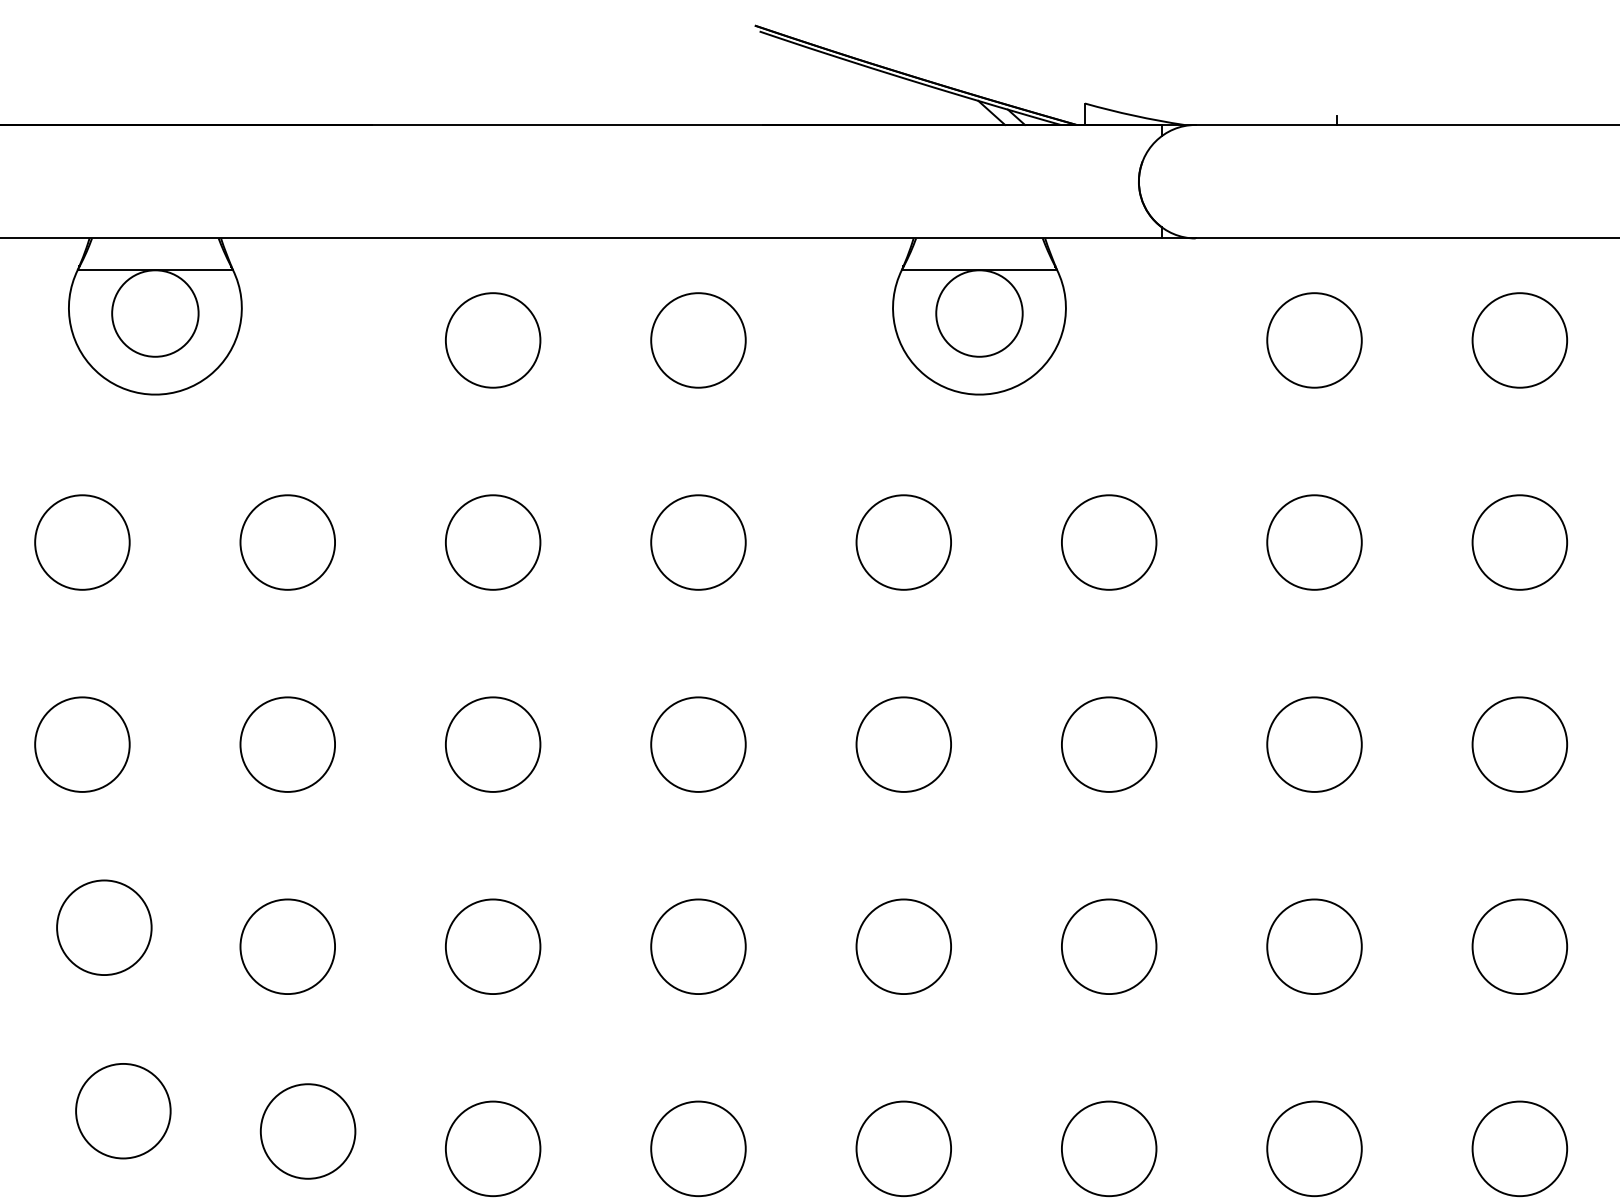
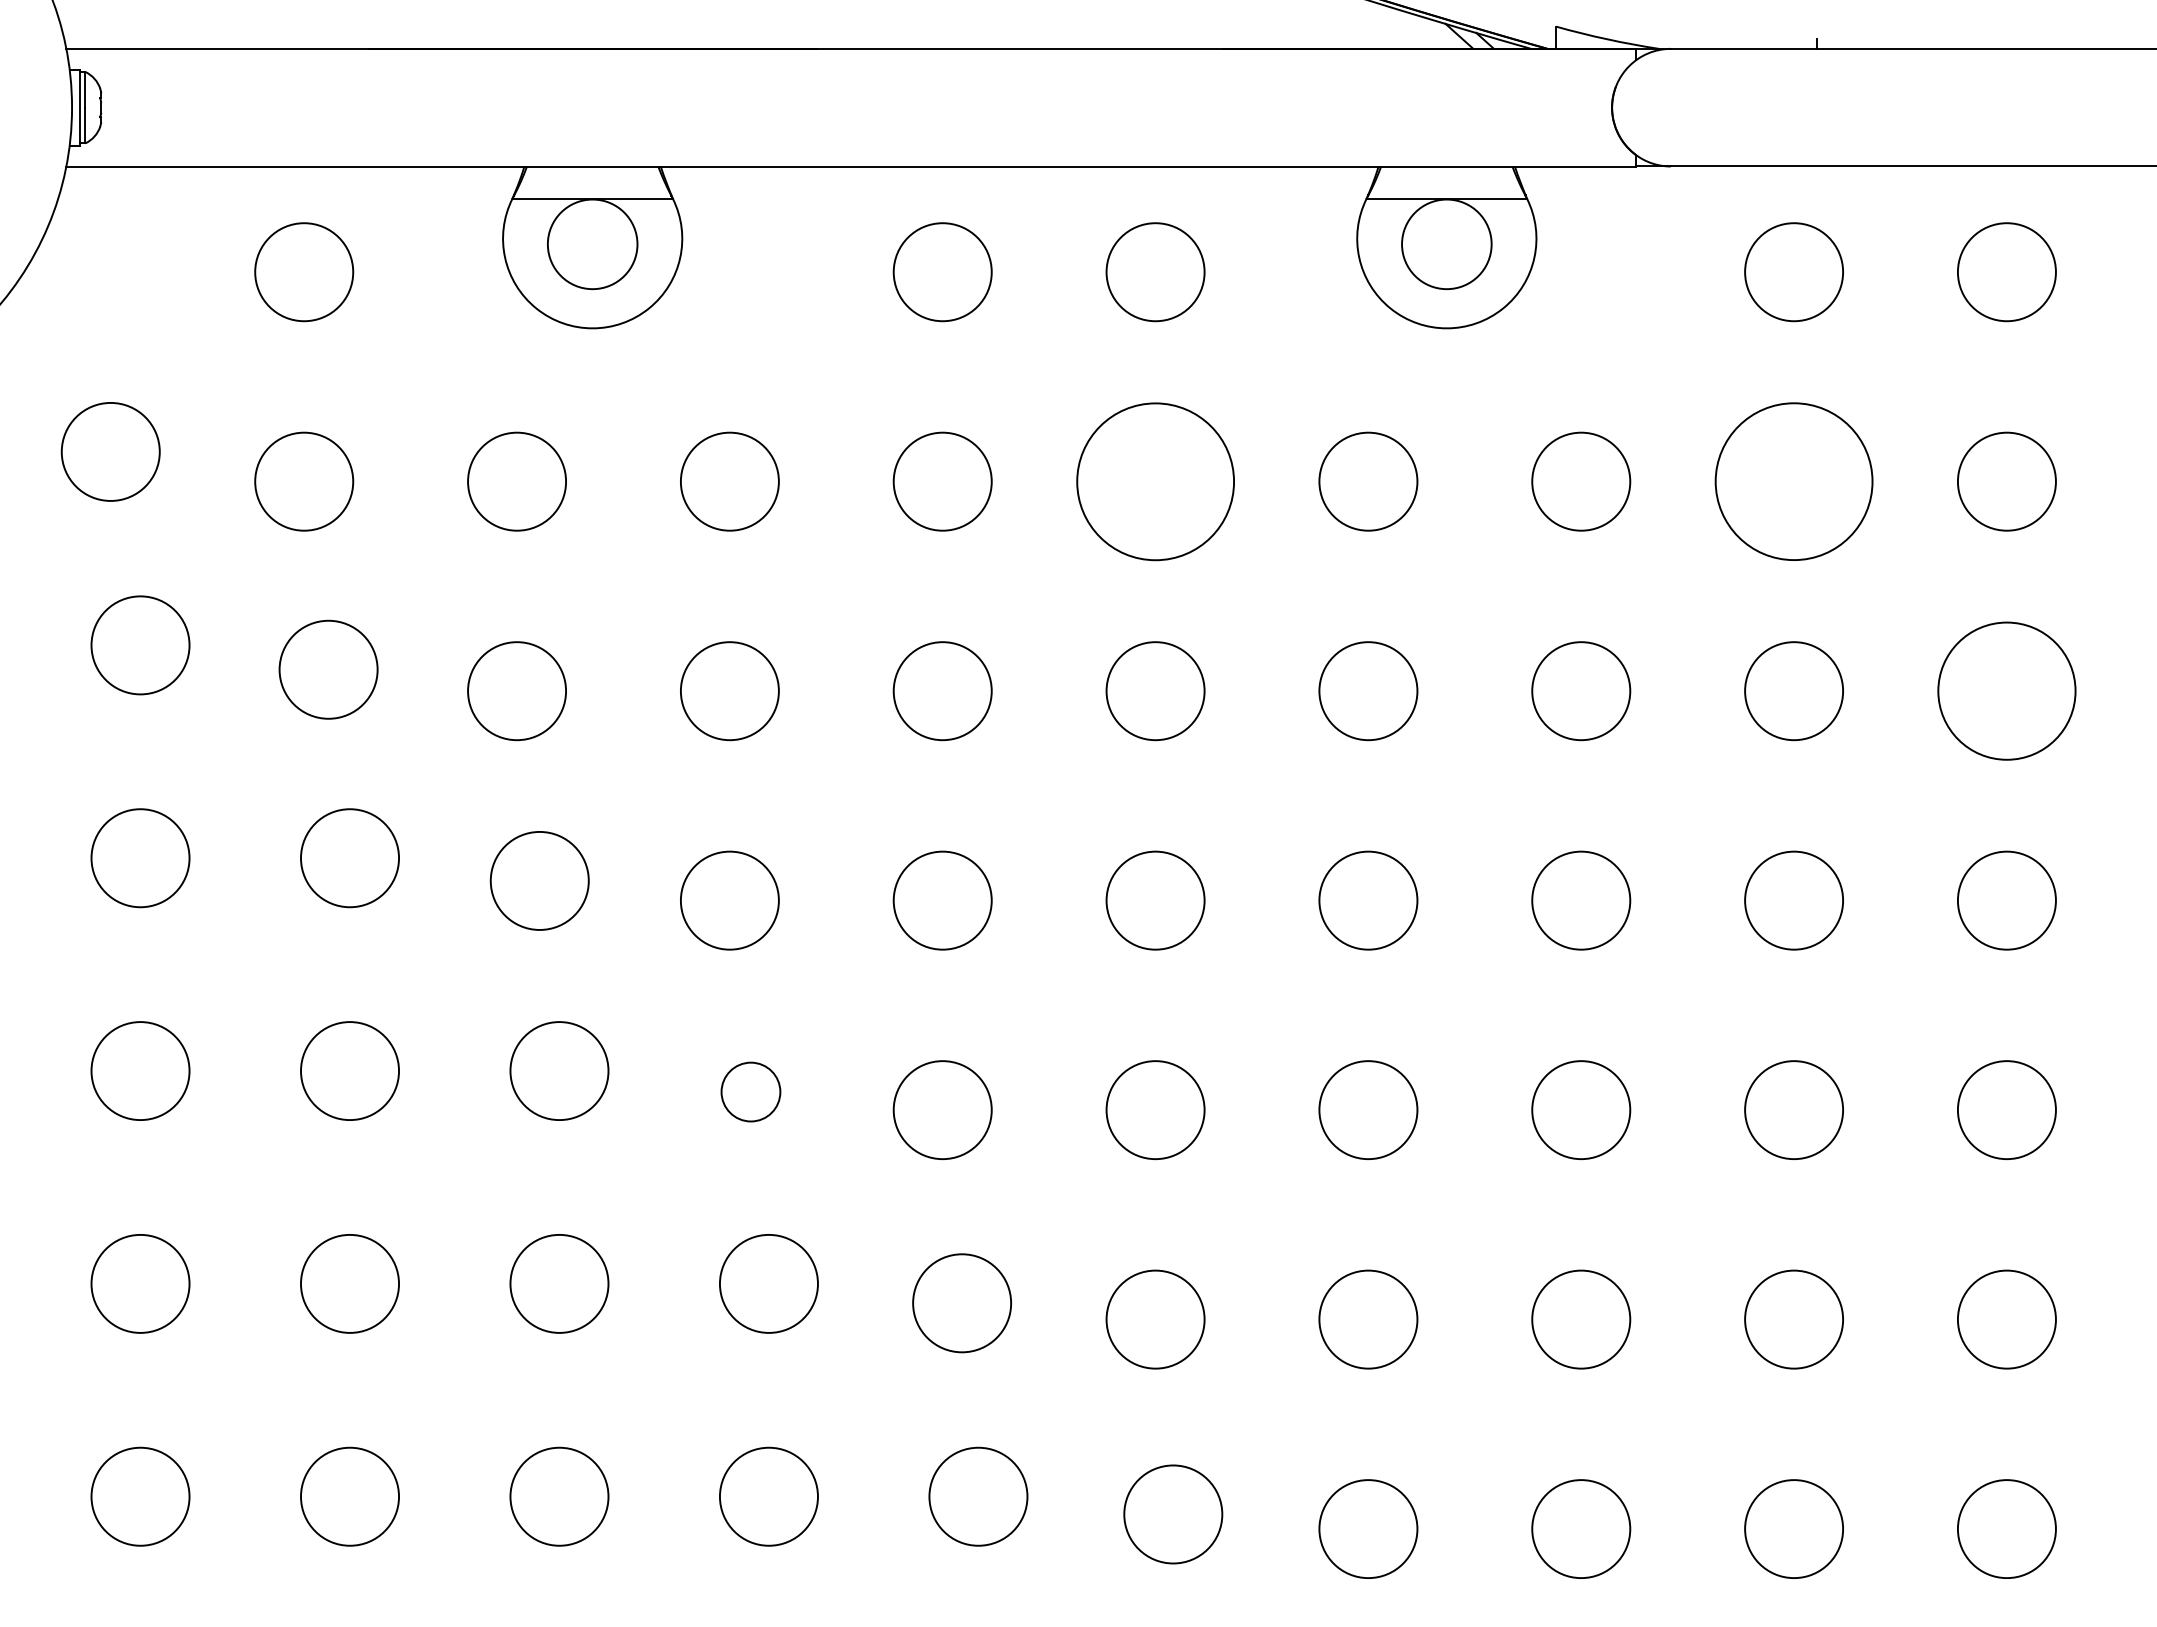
circle: (698, 542) -> (1155, 481), size x1.6
circle: (1314, 542) -> (1794, 481), size x1.6
circle: (1519, 744) -> (2006, 691), size x1.4
circle: (307, 1130) -> (750, 1091), size x0.6

